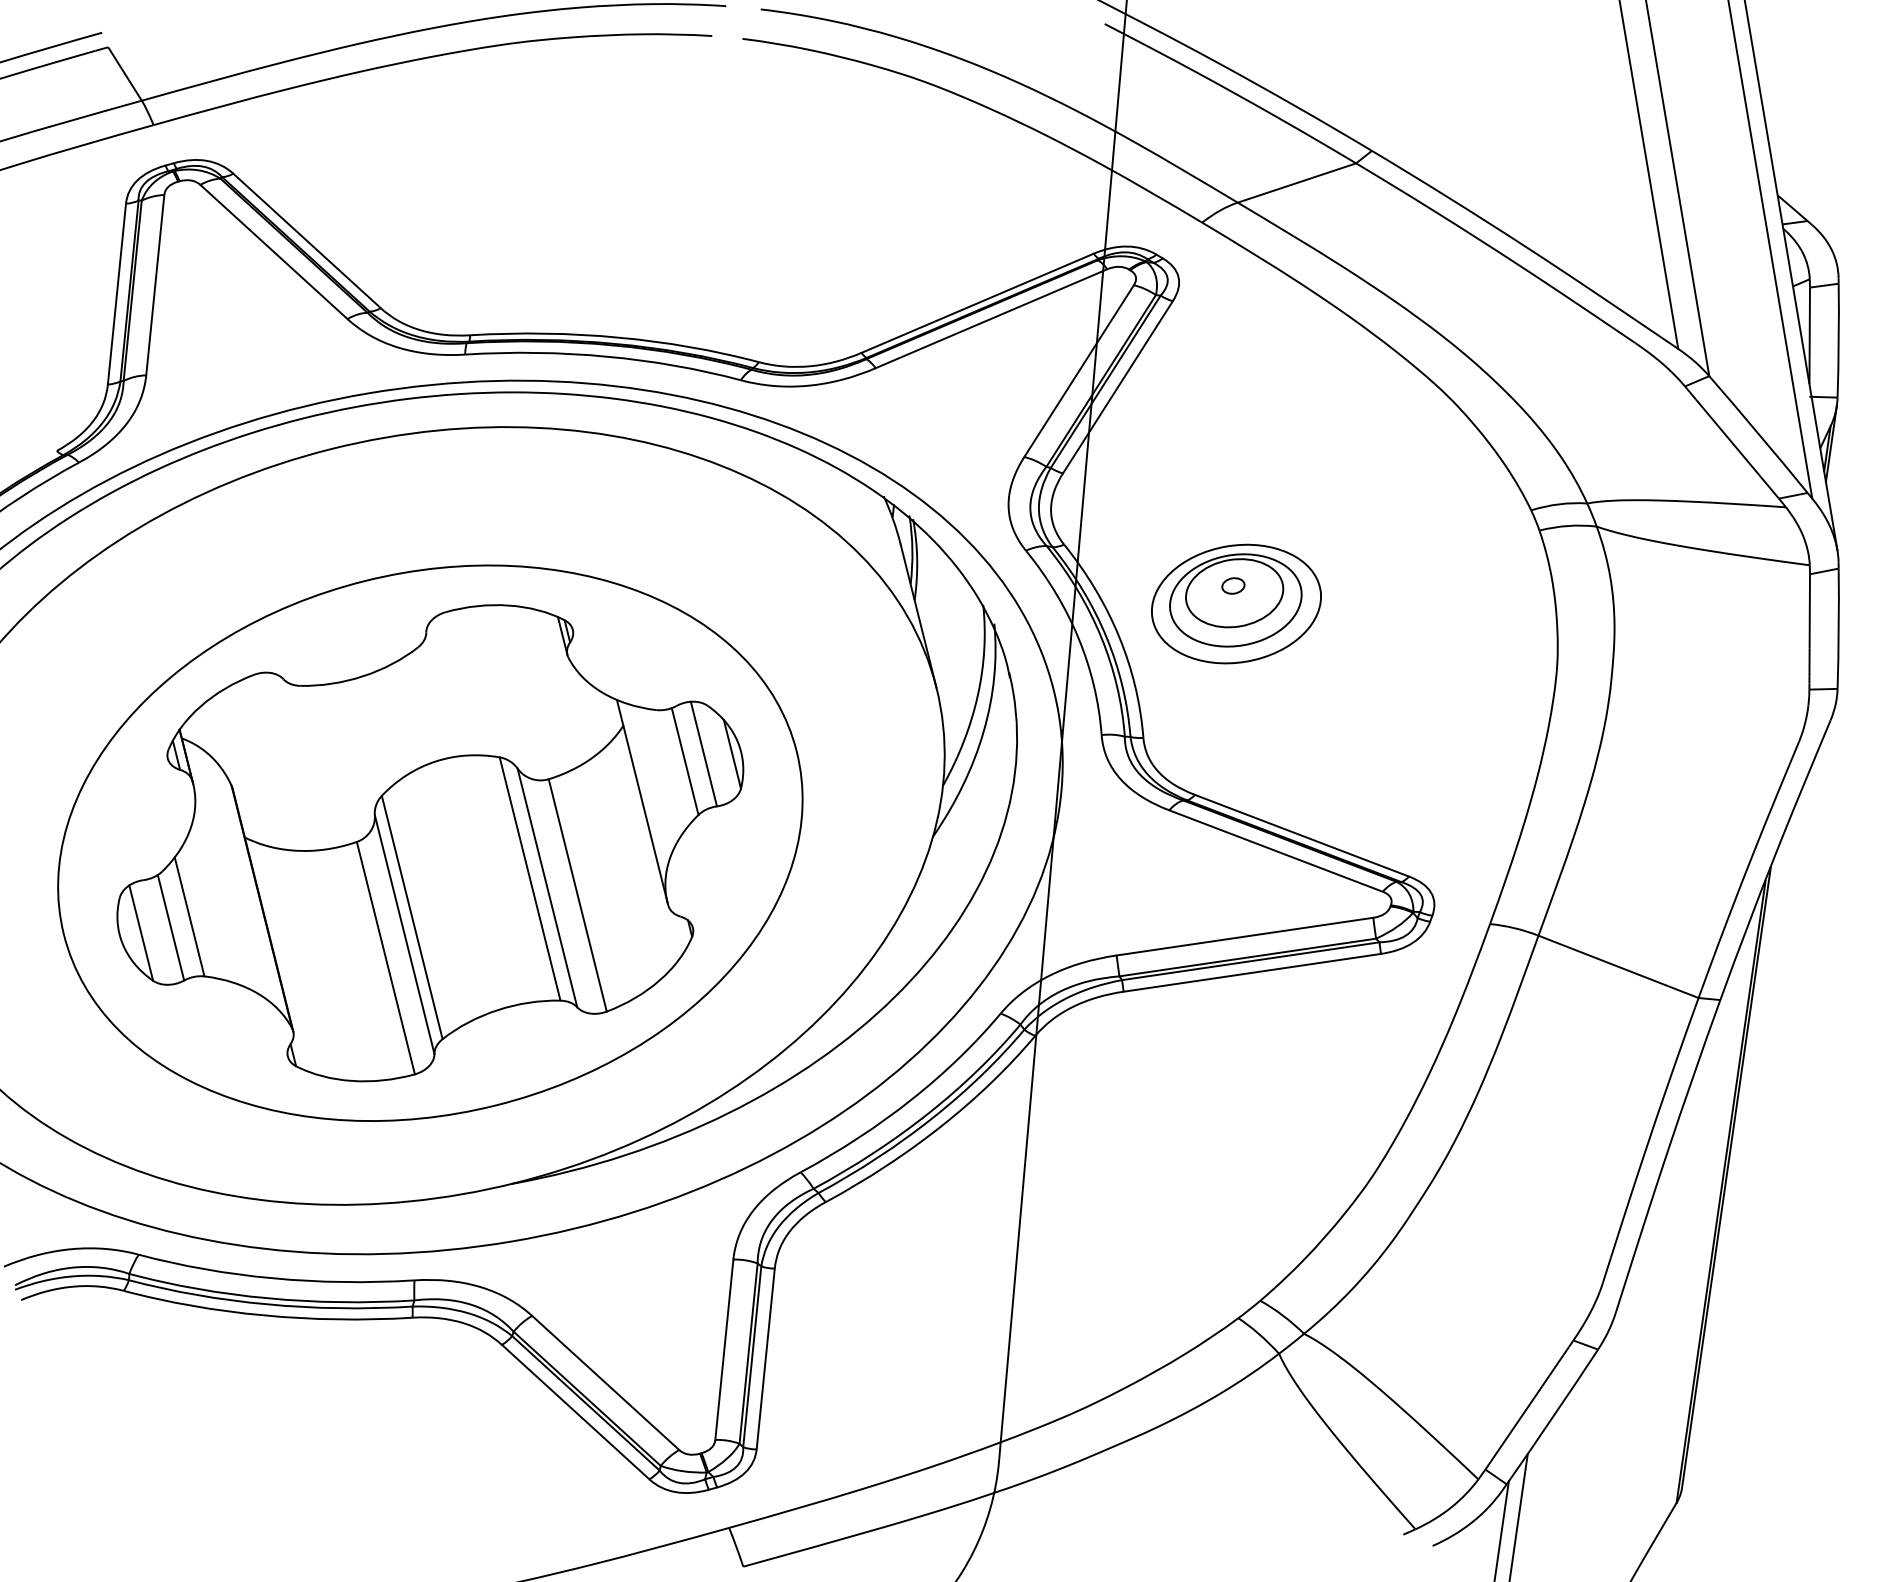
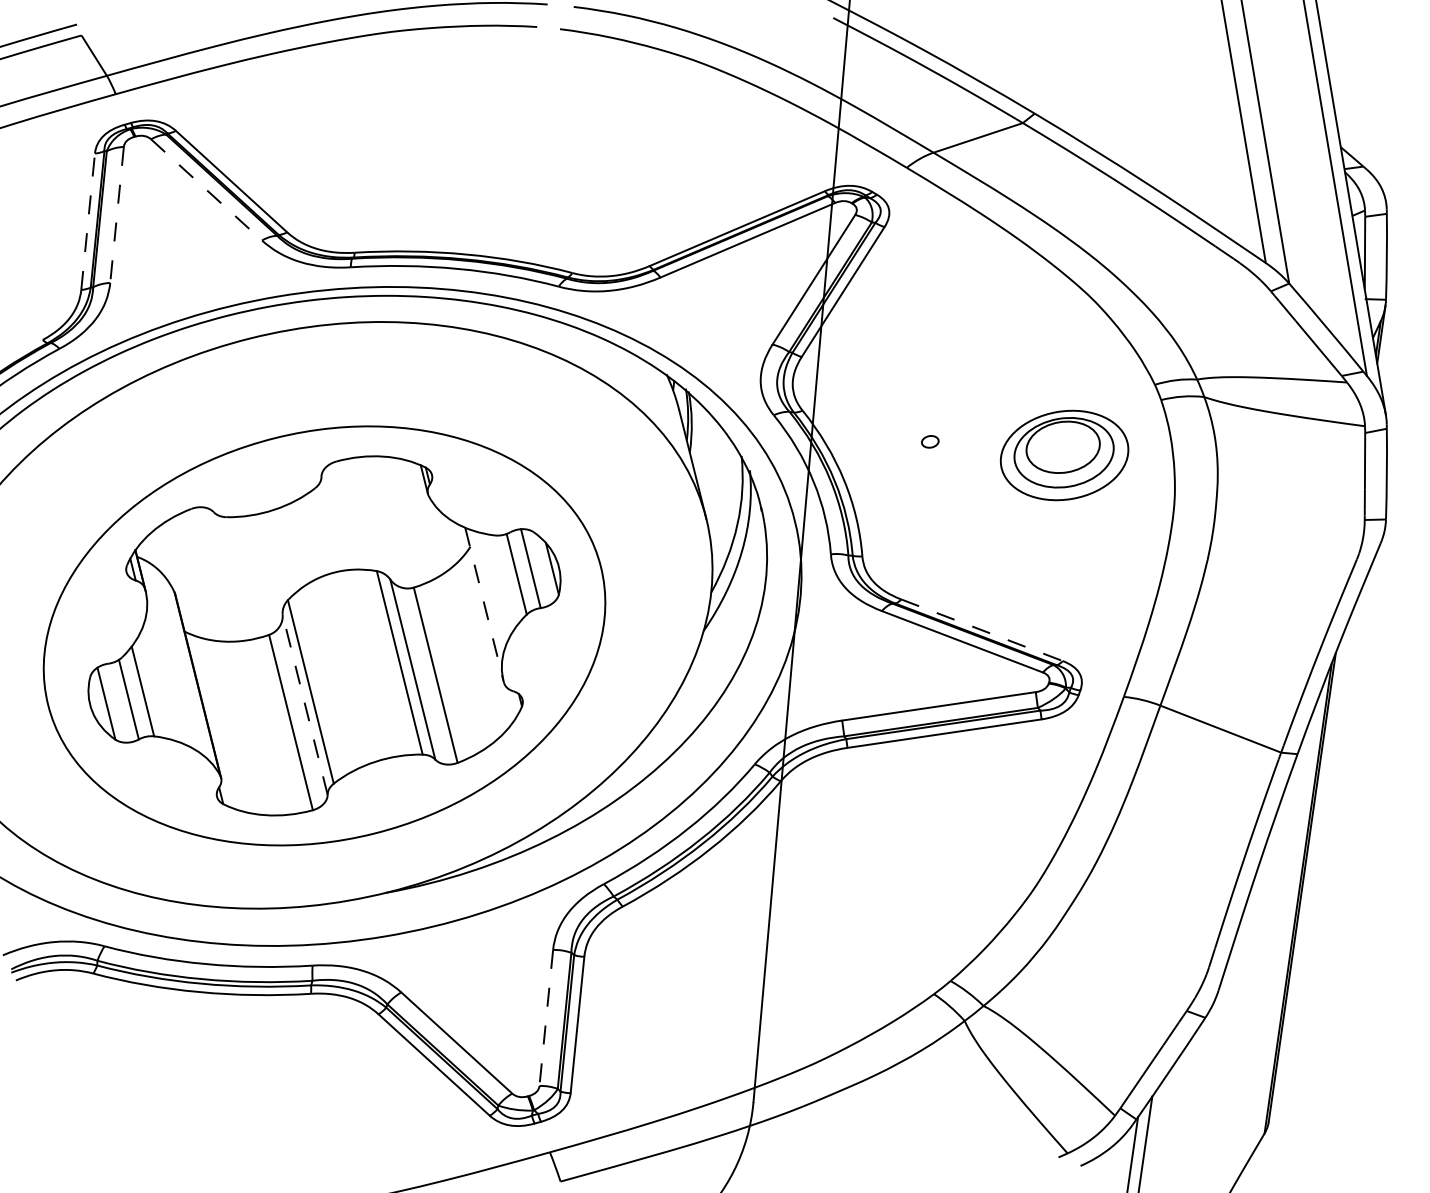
line: (273, 251) -> (206, 189), solid -> dashed
line: (155, 285) -> (117, 215), solid -> dashed
line: (116, 294) -> (87, 221), solid -> dashed
part: (1236, 603) -> (1064, 455), moved
line: (642, 801) -> (484, 604), solid -> dashed
line: (1302, 835) -> (982, 630), solid -> dashed
line: (404, 934) -> (305, 704), solid -> dashed
line: (724, 1349) -> (546, 1017), solid -> dashed

